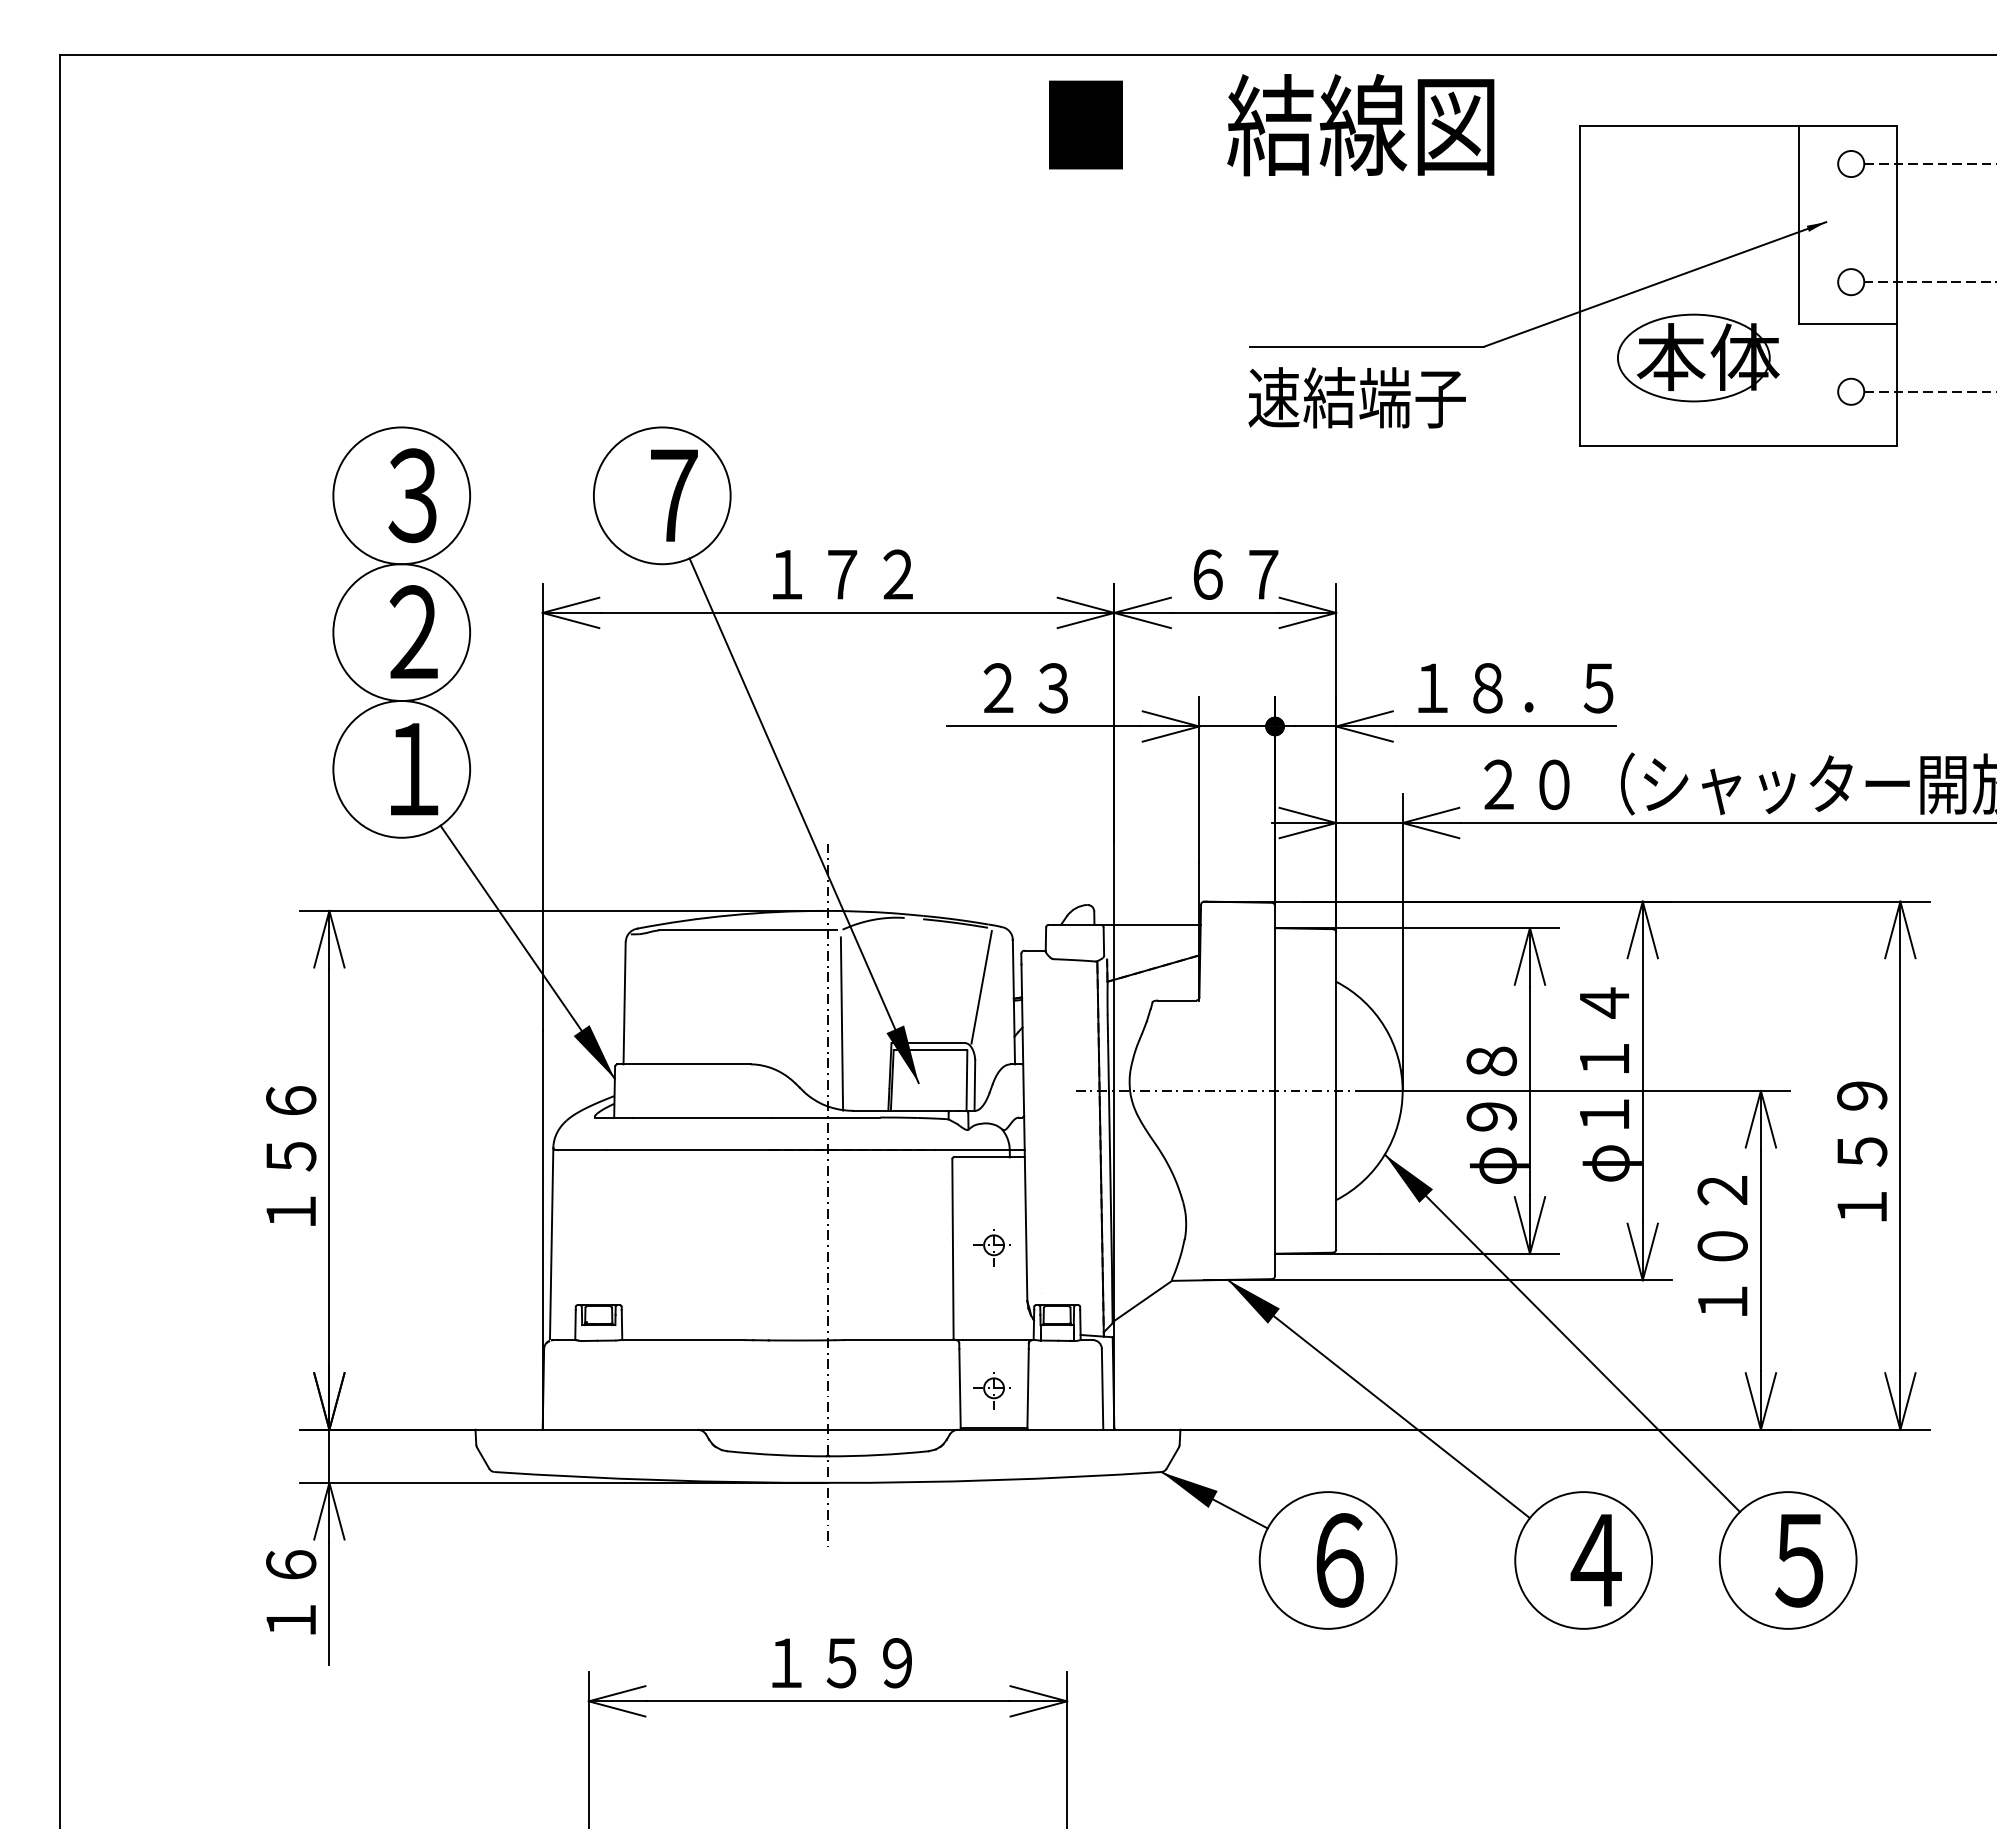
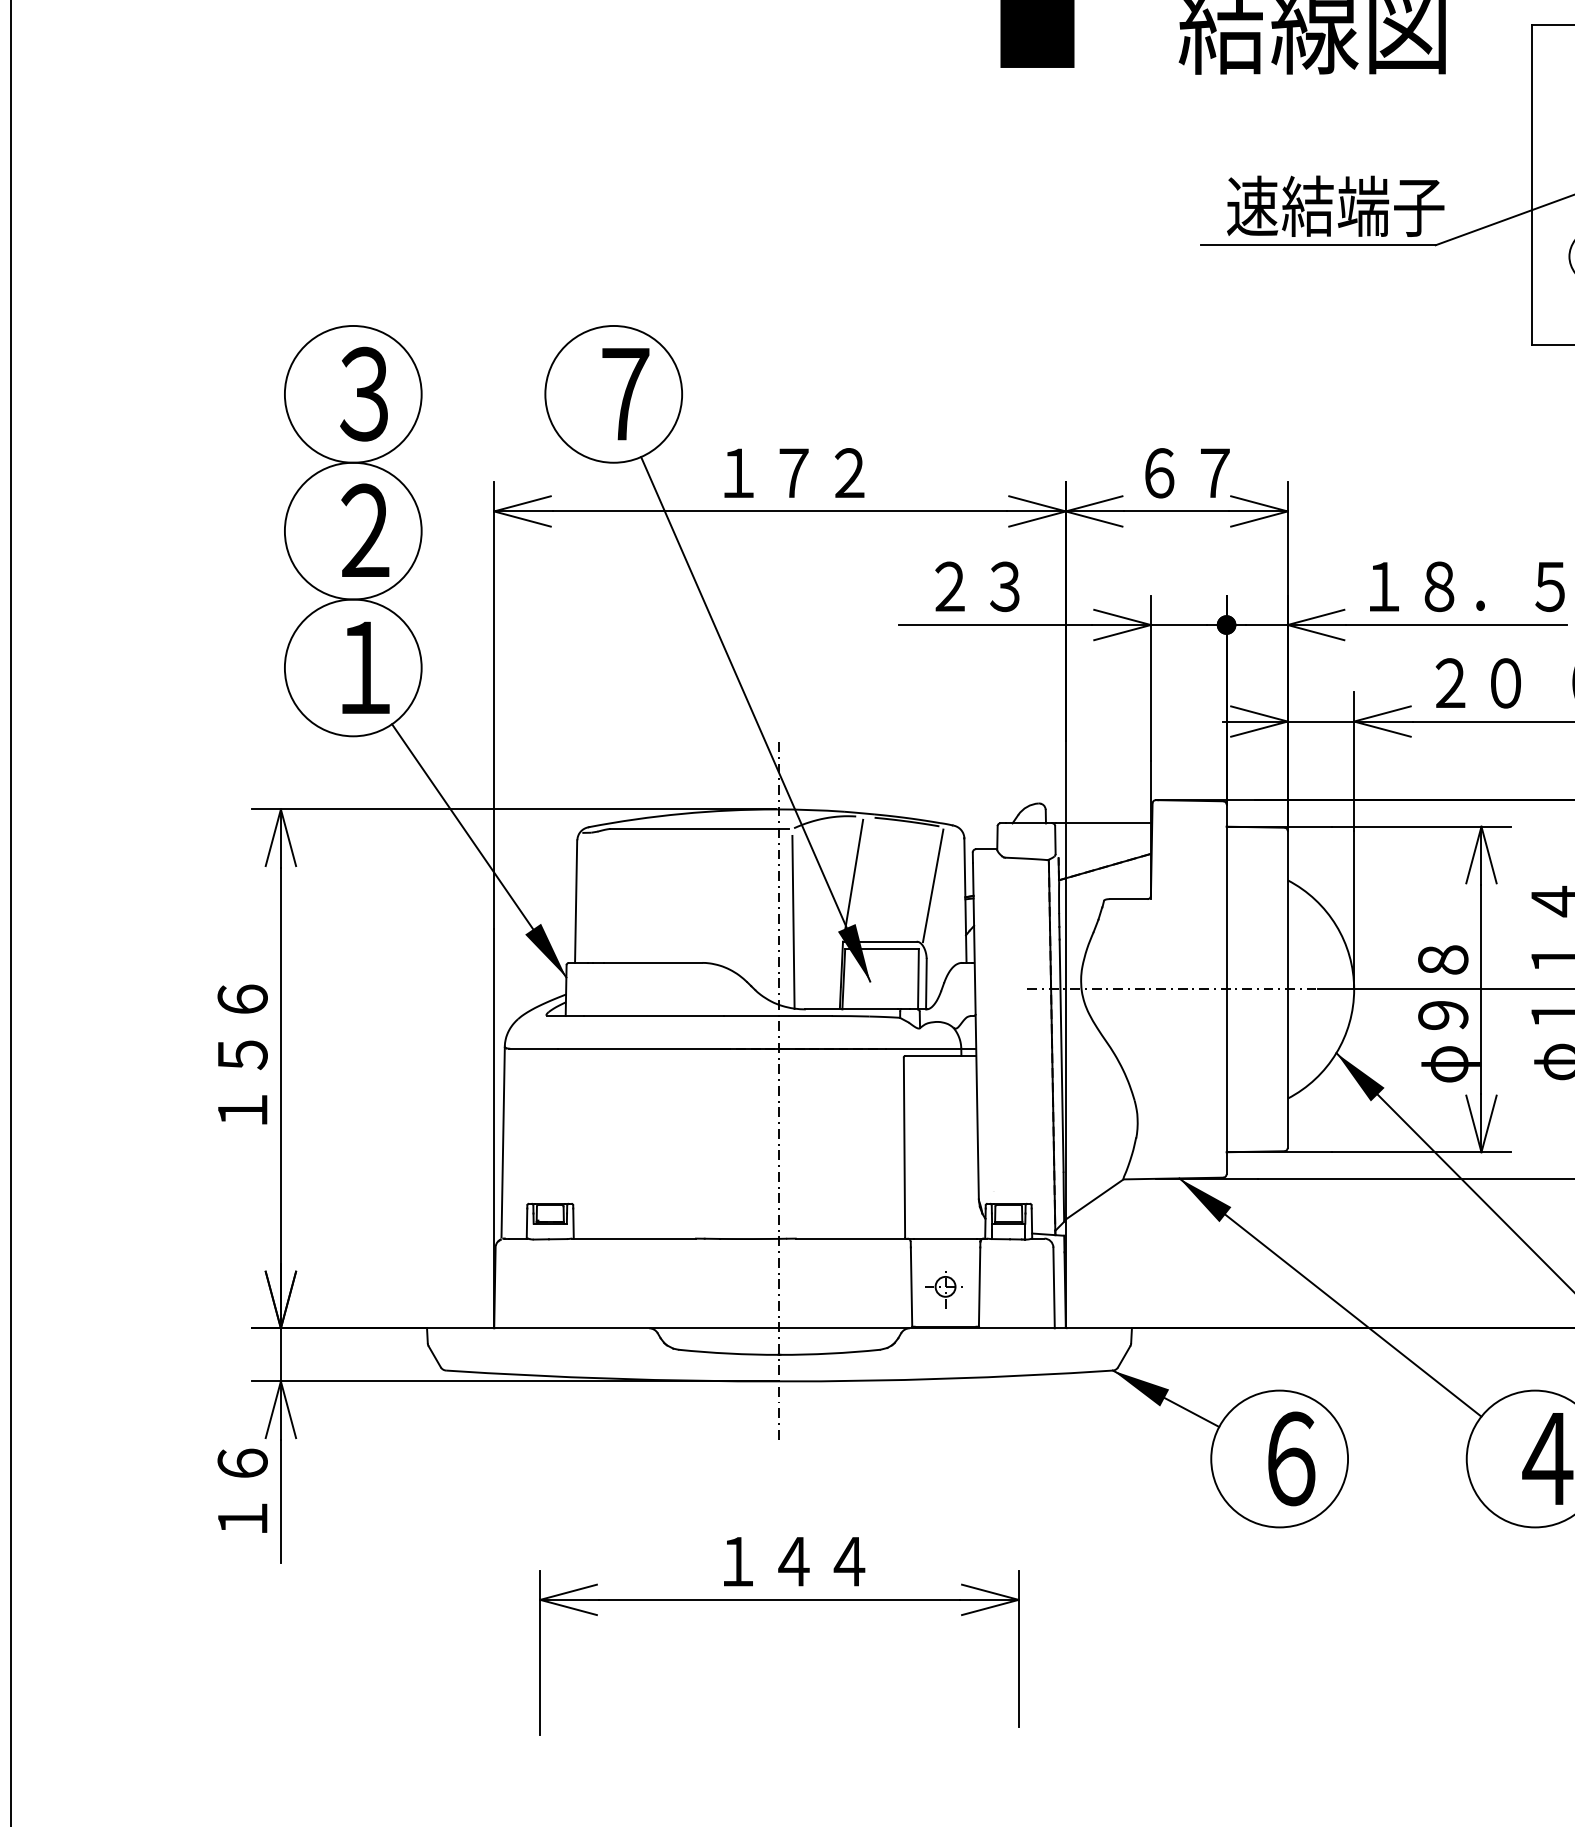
text: (1356, 397) -> (1335, 206), moved
line: (901, 980) -> (853, 879), added
part: (991, 1247) -> (943, 1146), removed
text: (869, 1663) -> (821, 1562), １５９ -> １４４

